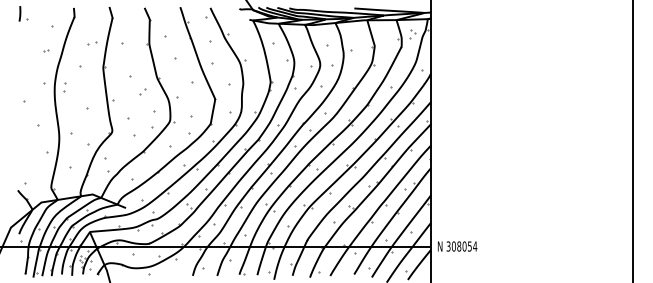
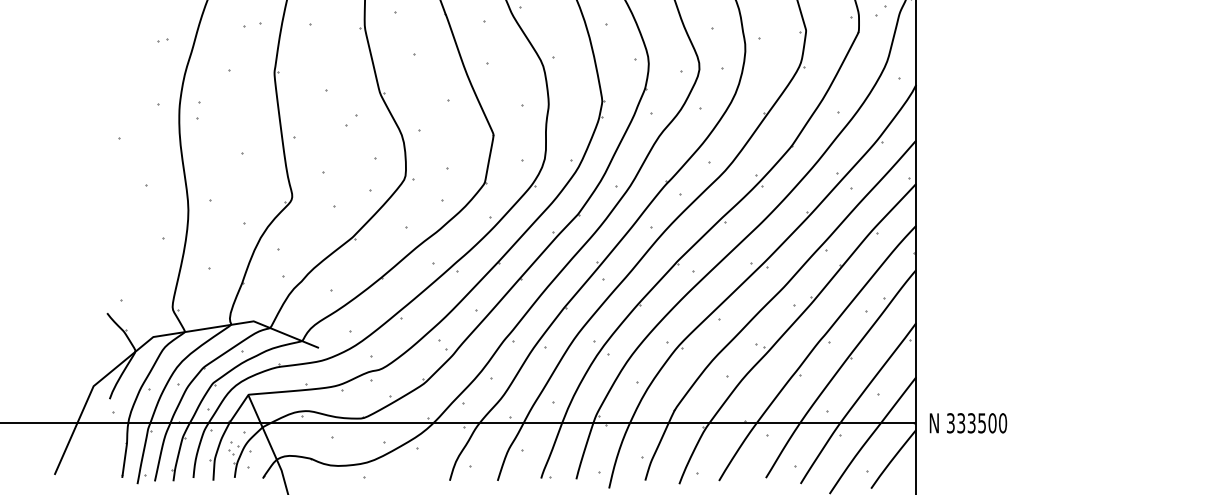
text: (464, 246) -> (981, 423), 308054 -> 333500

